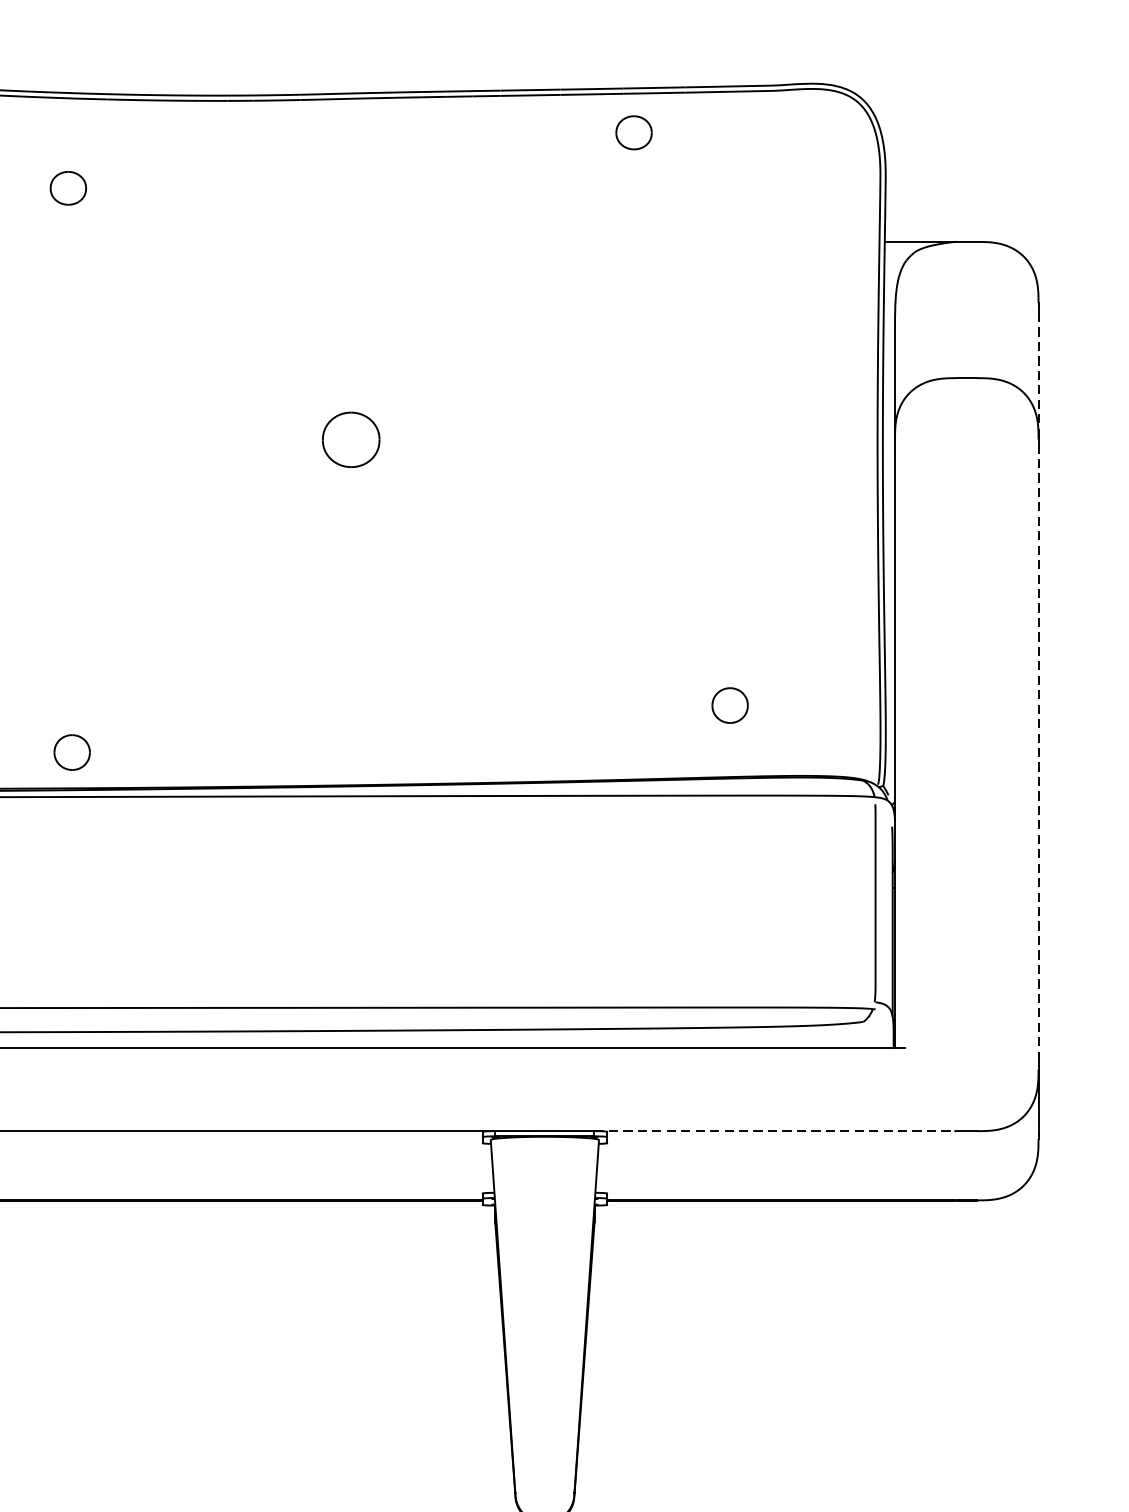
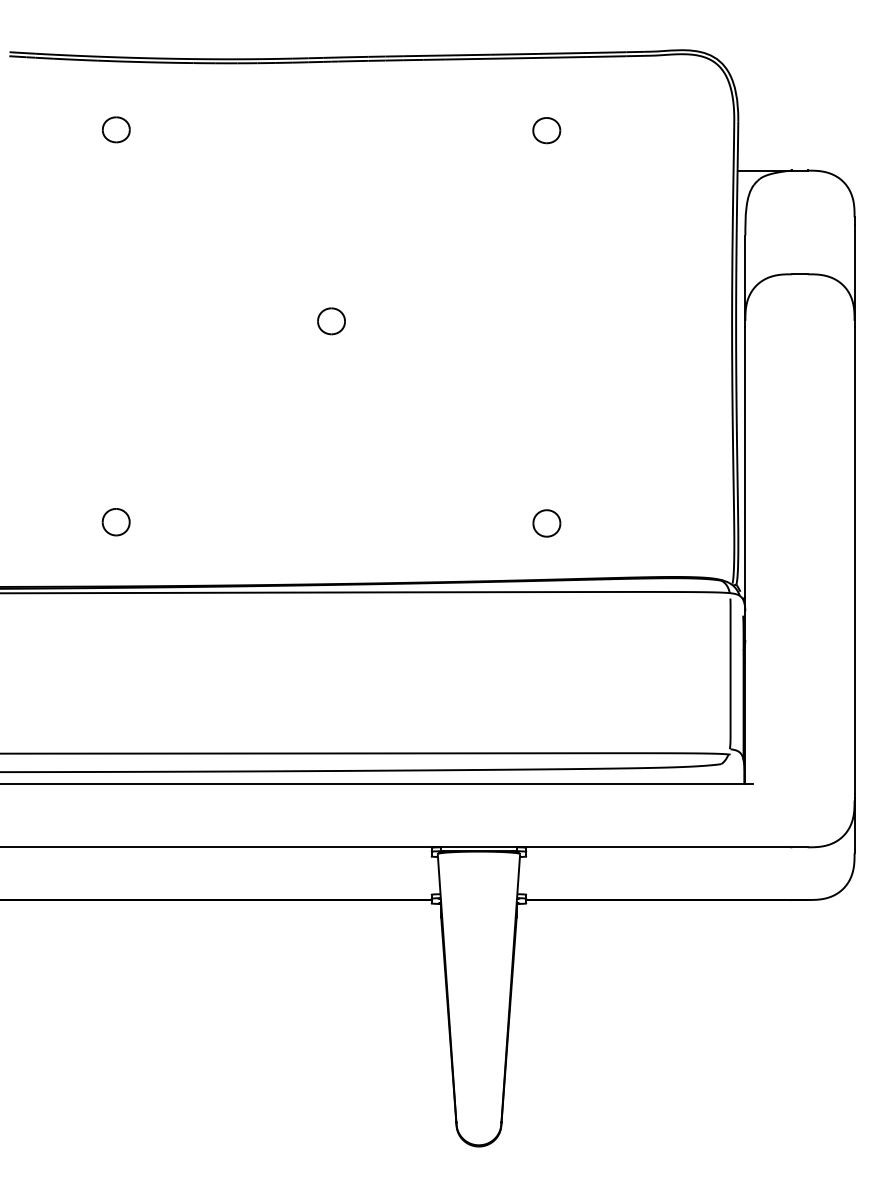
part: (633, 132) -> (546, 130), moved
line: (1038, 375) -> (854, 272), dashed -> solid
part: (351, 440) -> (331, 321), size x0.62
part: (729, 705) -> (546, 523), moved
part: (71, 752) -> (115, 522), moved
line: (1038, 754) -> (854, 560), dashed -> solid
line: (774, 1131) -> (653, 847), dashed -> solid

